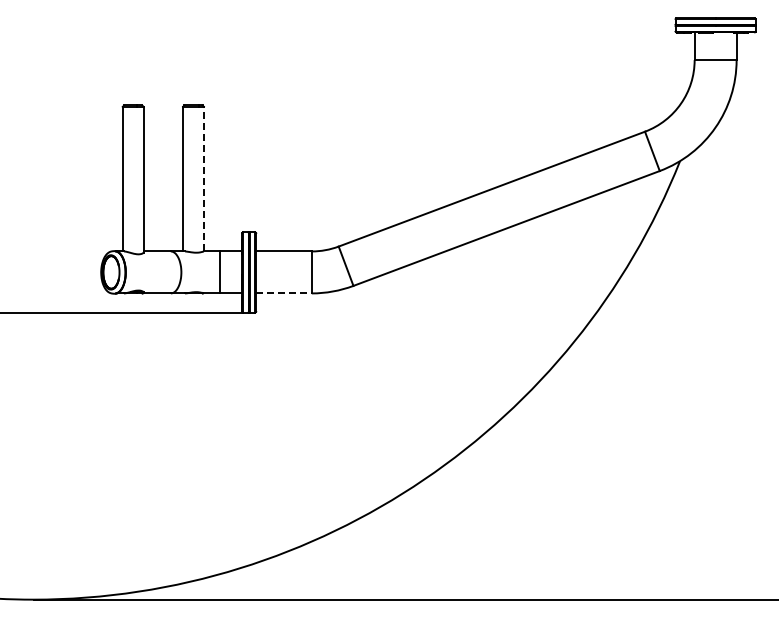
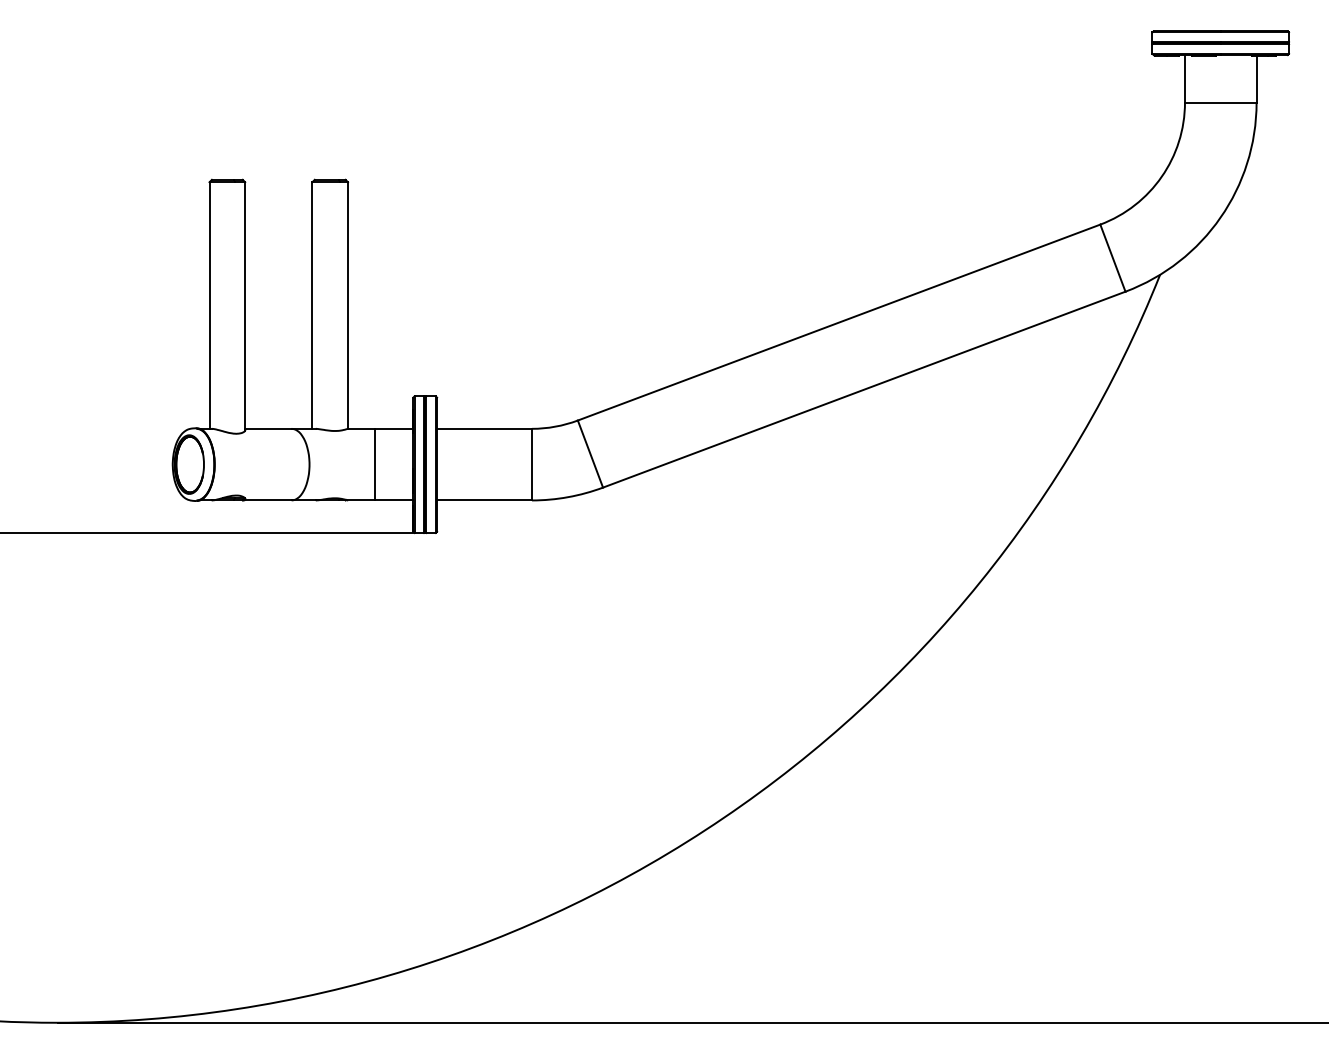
line: (203, 178) -> (347, 304), dashed -> solid
line: (284, 293) -> (485, 500), dashed -> solid

